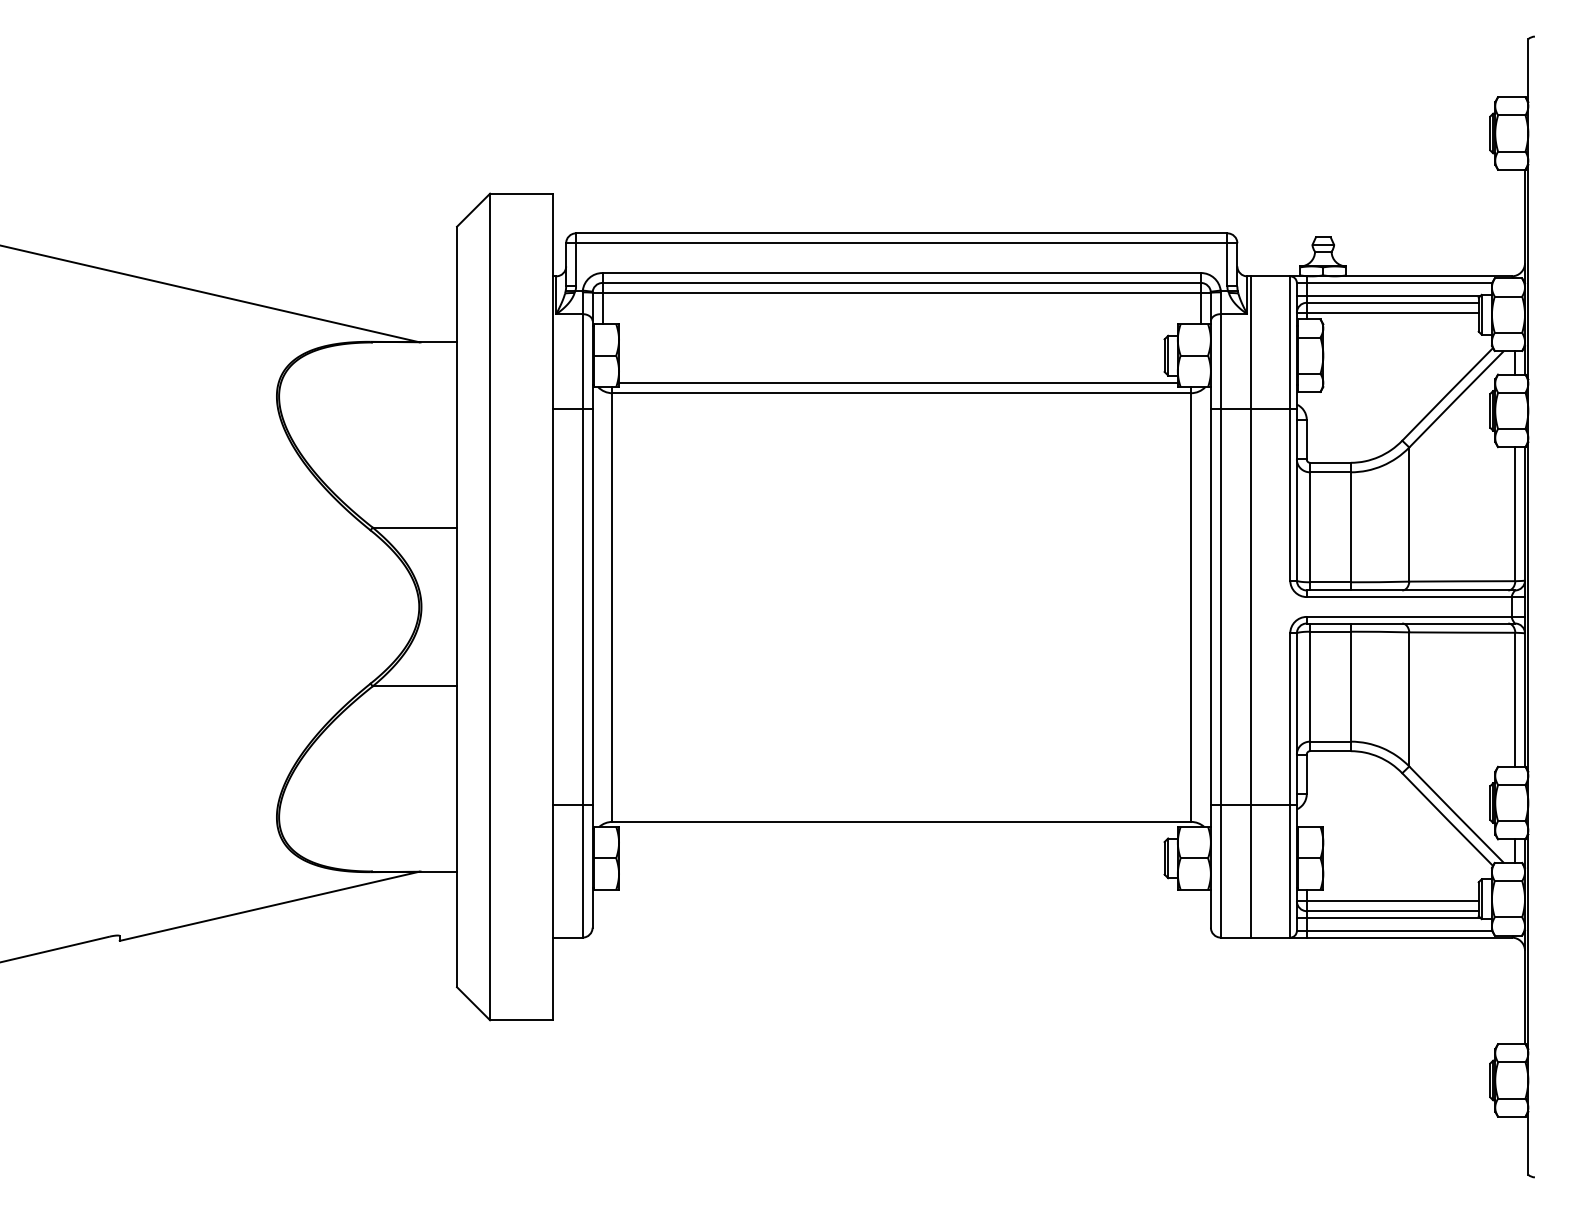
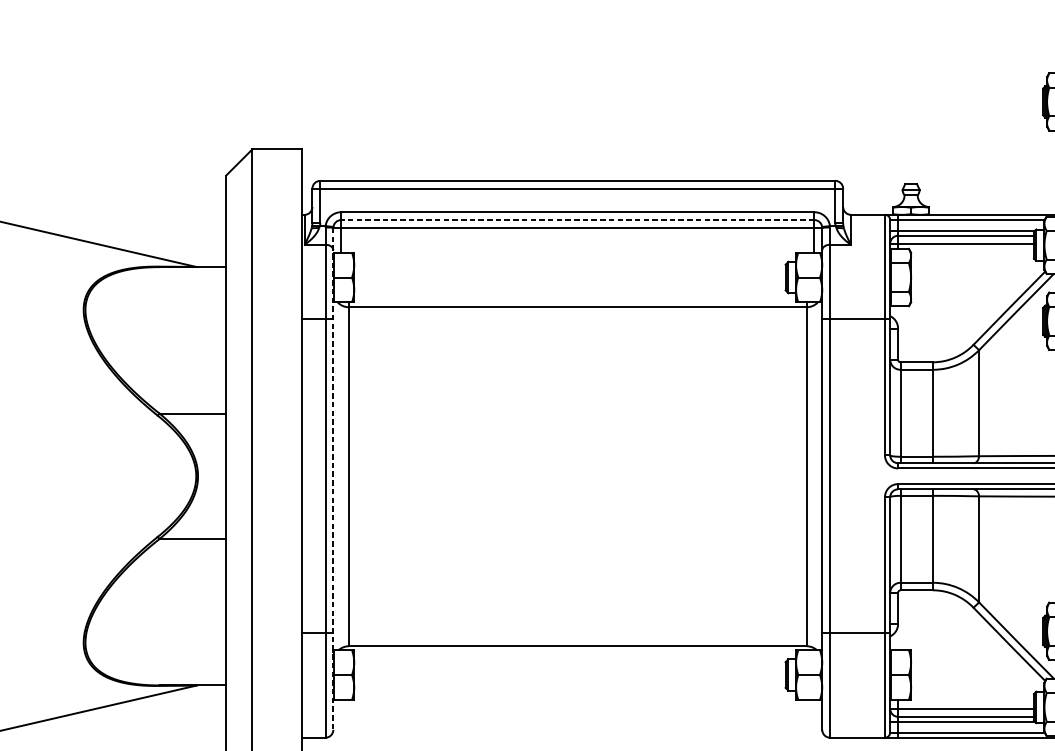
line: (901, 282) -> (577, 219), solid -> dashed
line: (898, 383) -> (575, 299), removed
line: (1250, 606) -> (853, 475), removed
line: (592, 610) -> (333, 479), solid -> dashed

